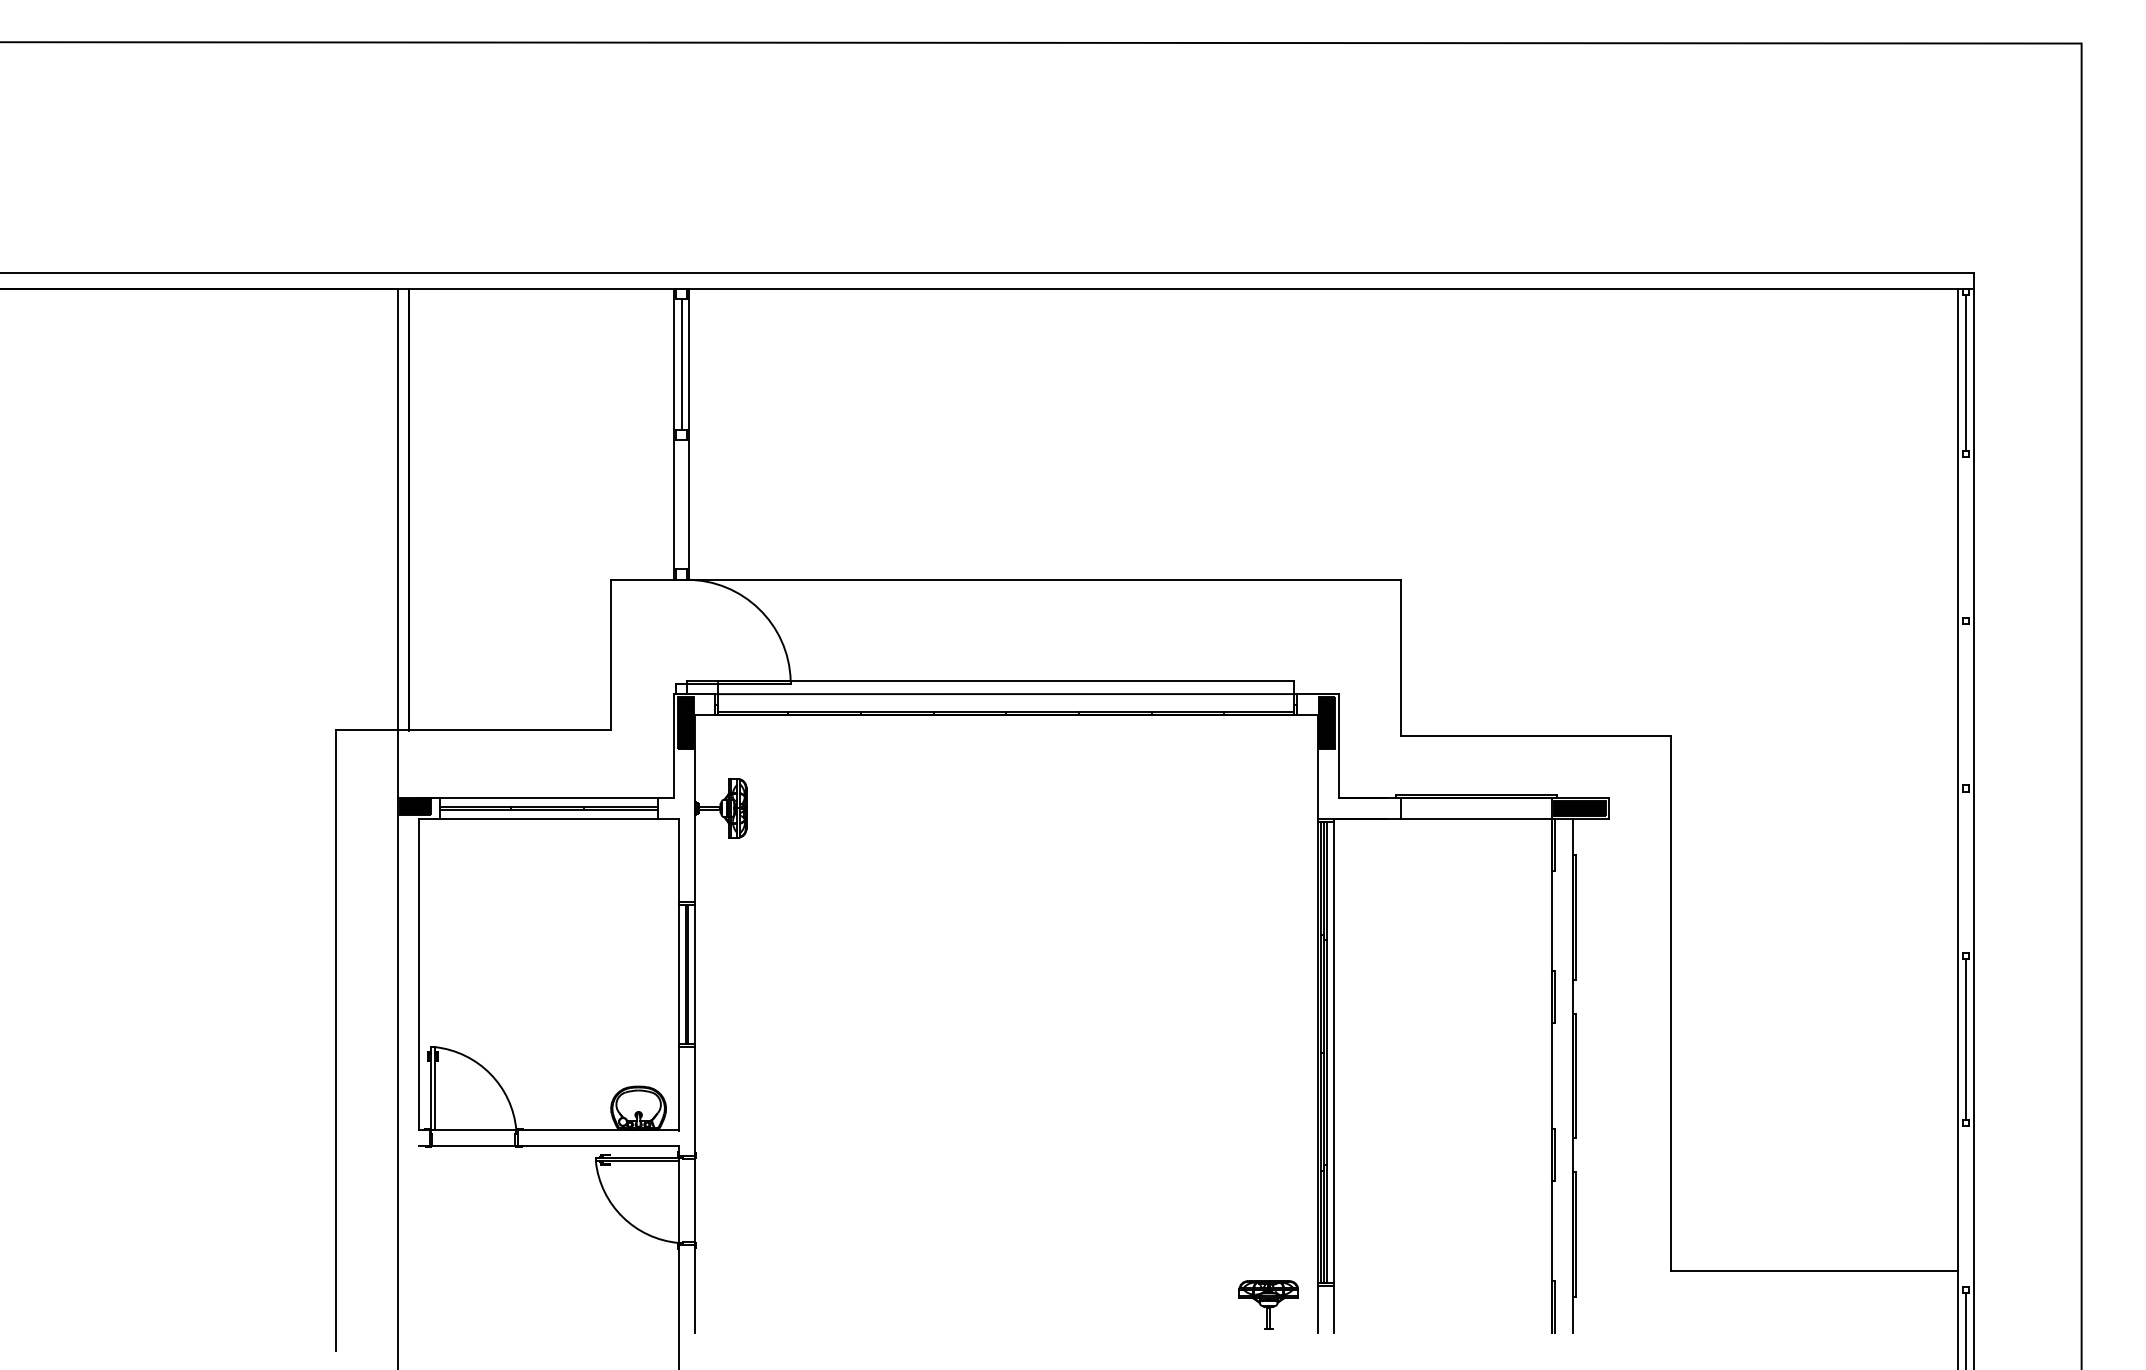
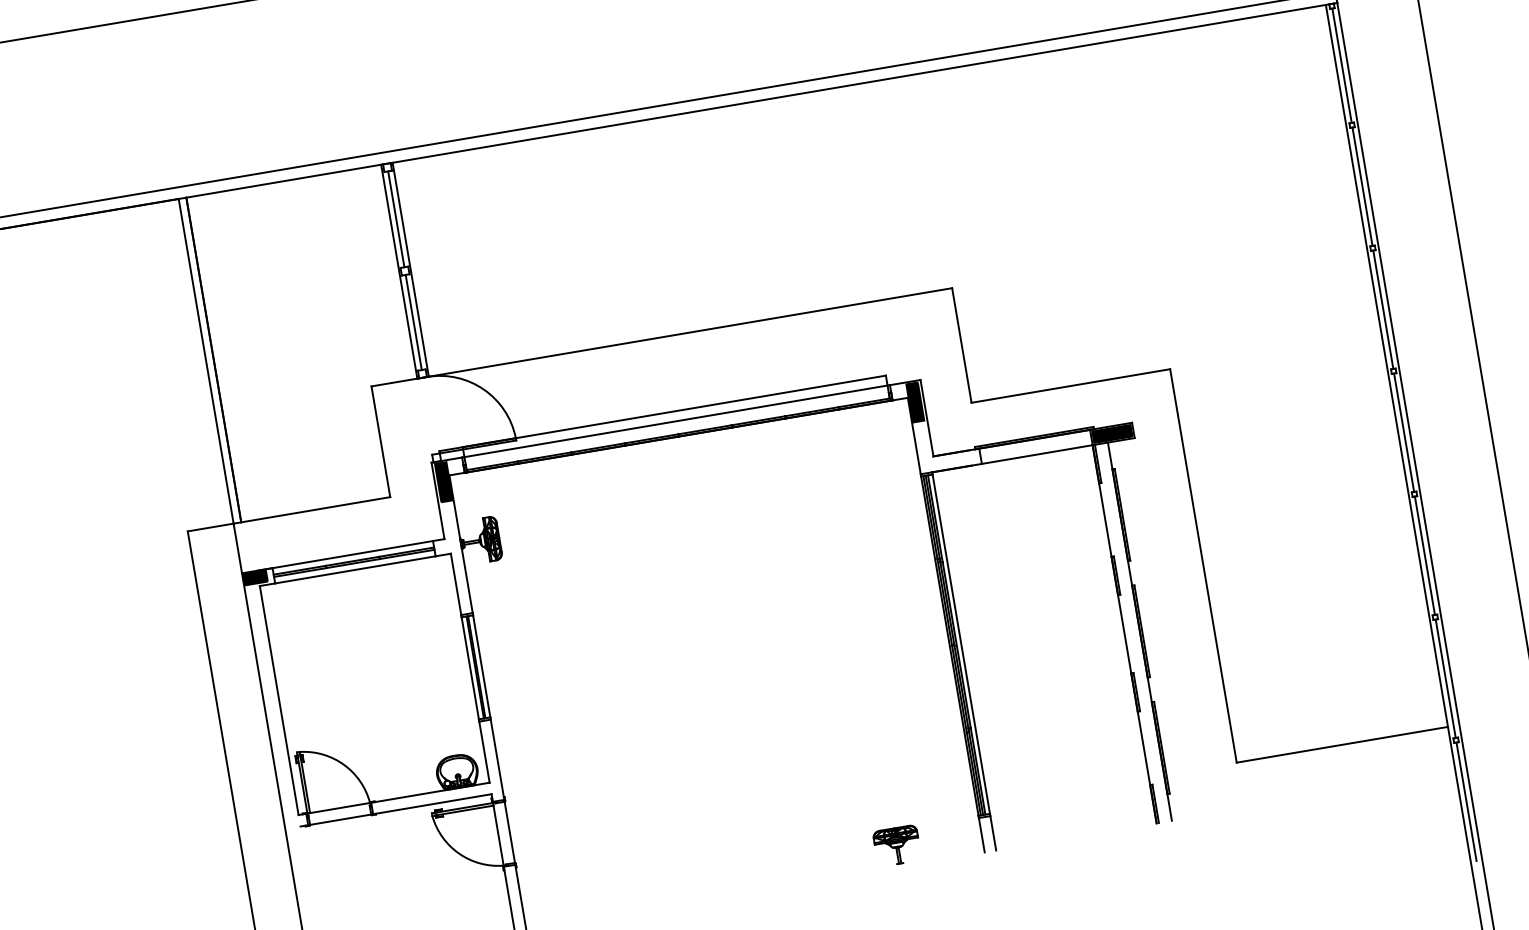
line: (681, 504) -> (413, 322), added
line: (1966, 537) -> (1362, 186), added
line: (1966, 704) -> (1383, 309), added
line: (1966, 871) -> (1404, 432), added
line: (1966, 1206) -> (1445, 678), added
part: (1268, 1304) -> (897, 845), moved

